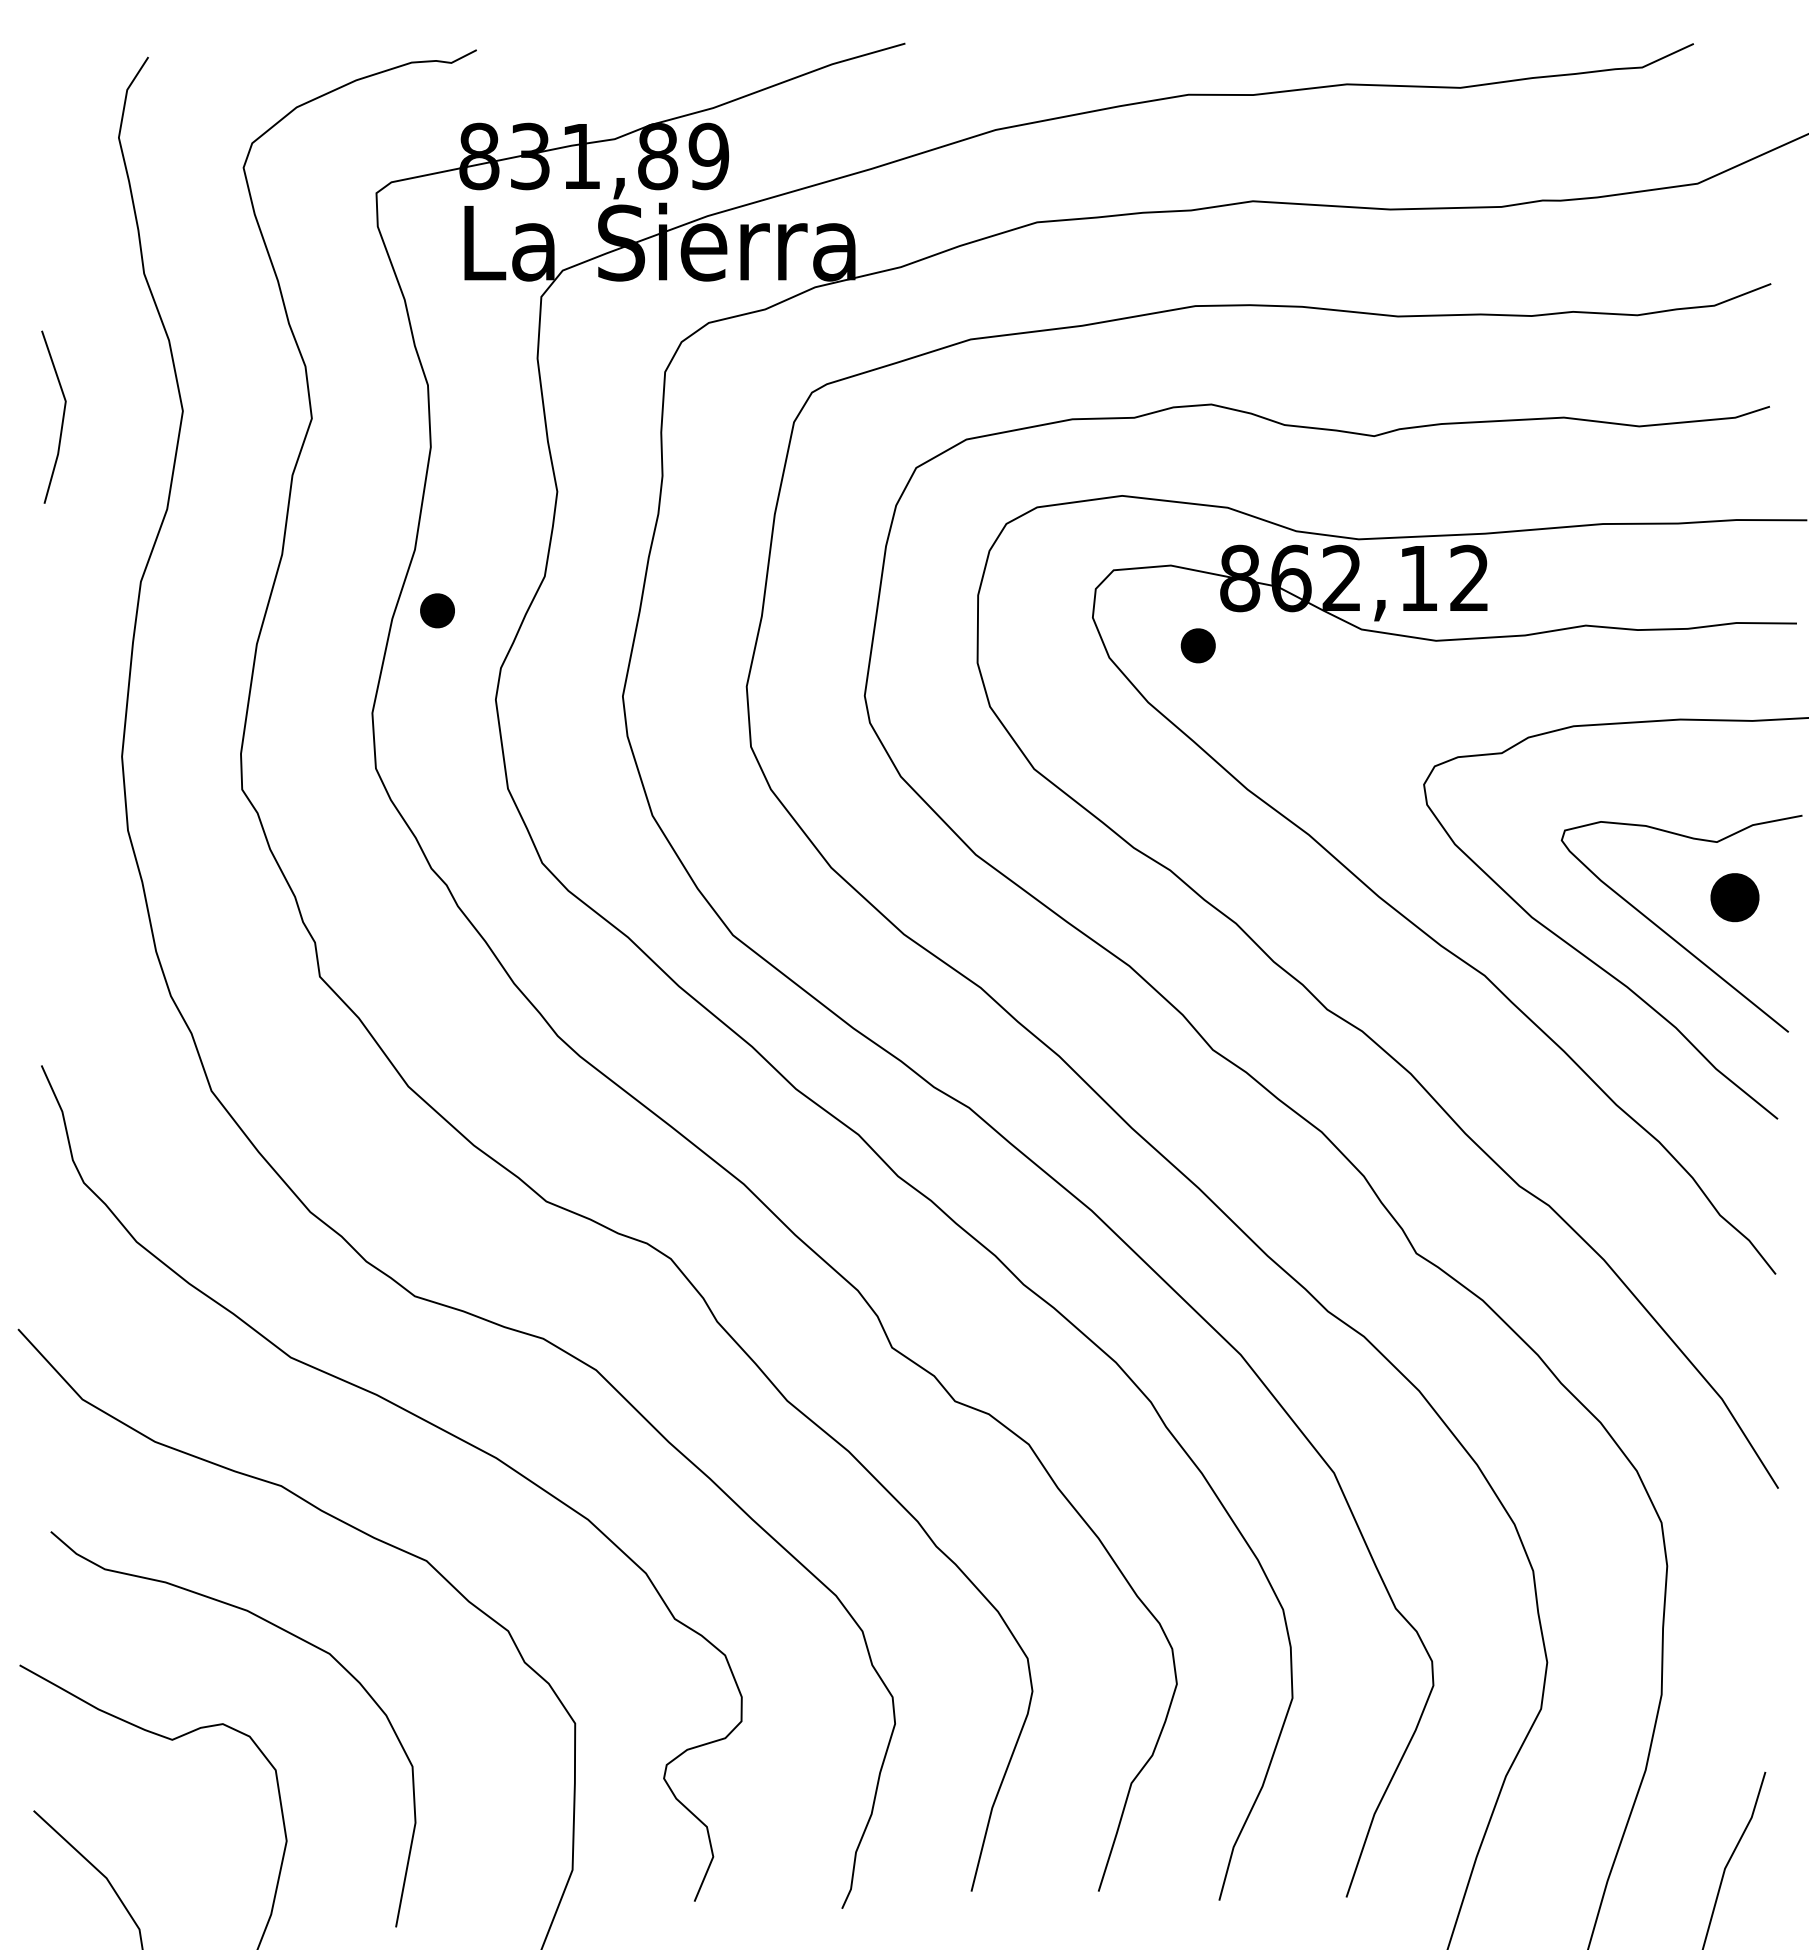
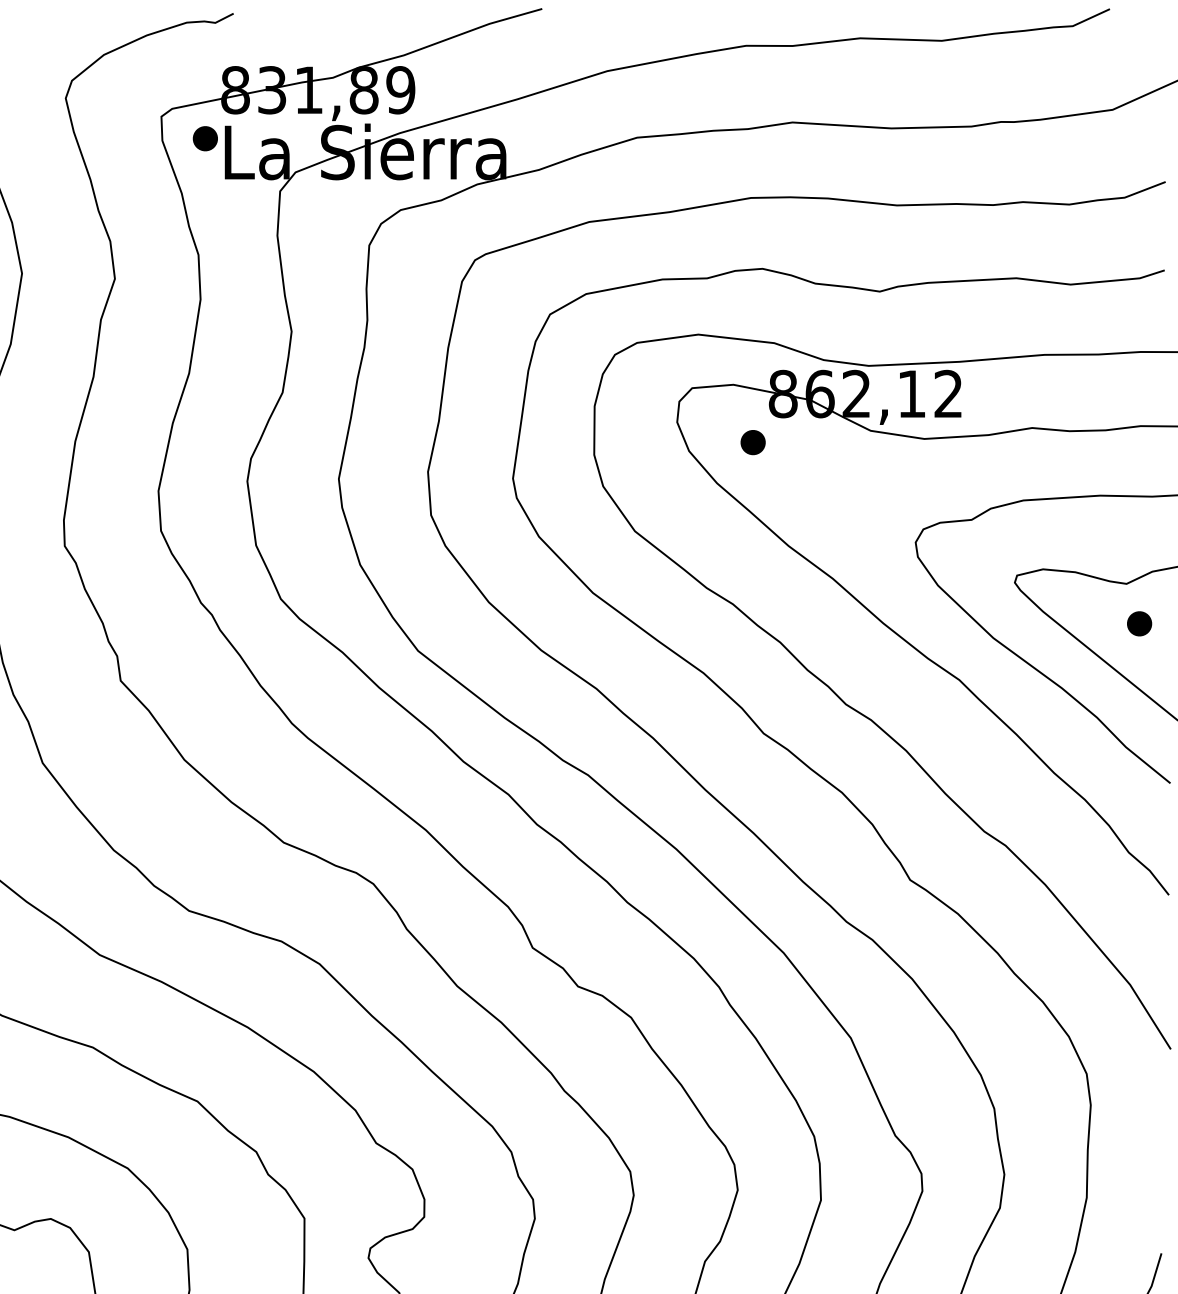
part: (437, 610) -> (205, 138), moved
part: (1734, 897) -> (1139, 623), size x0.71

